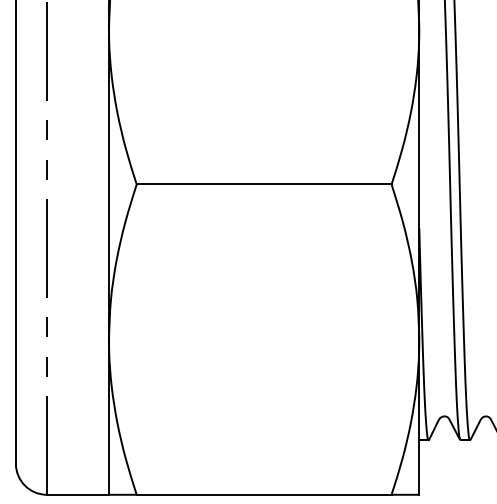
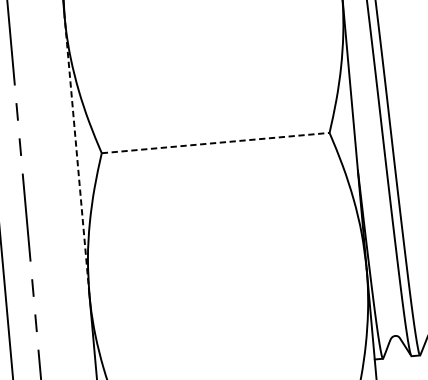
line: (109, 184) -> (77, 155), solid -> dashed
line: (264, 184) -> (215, 143), solid -> dashed

